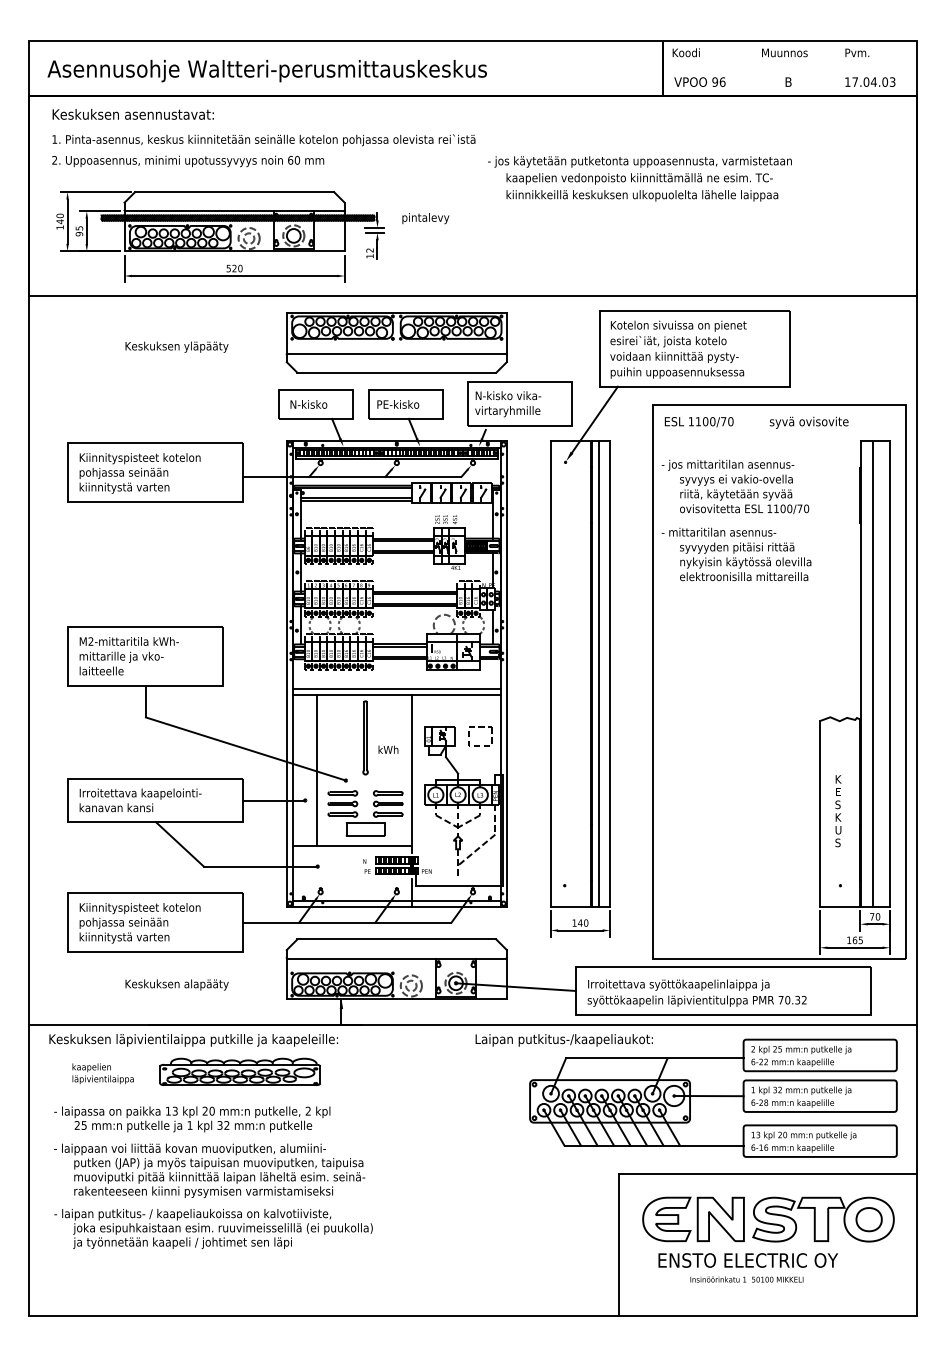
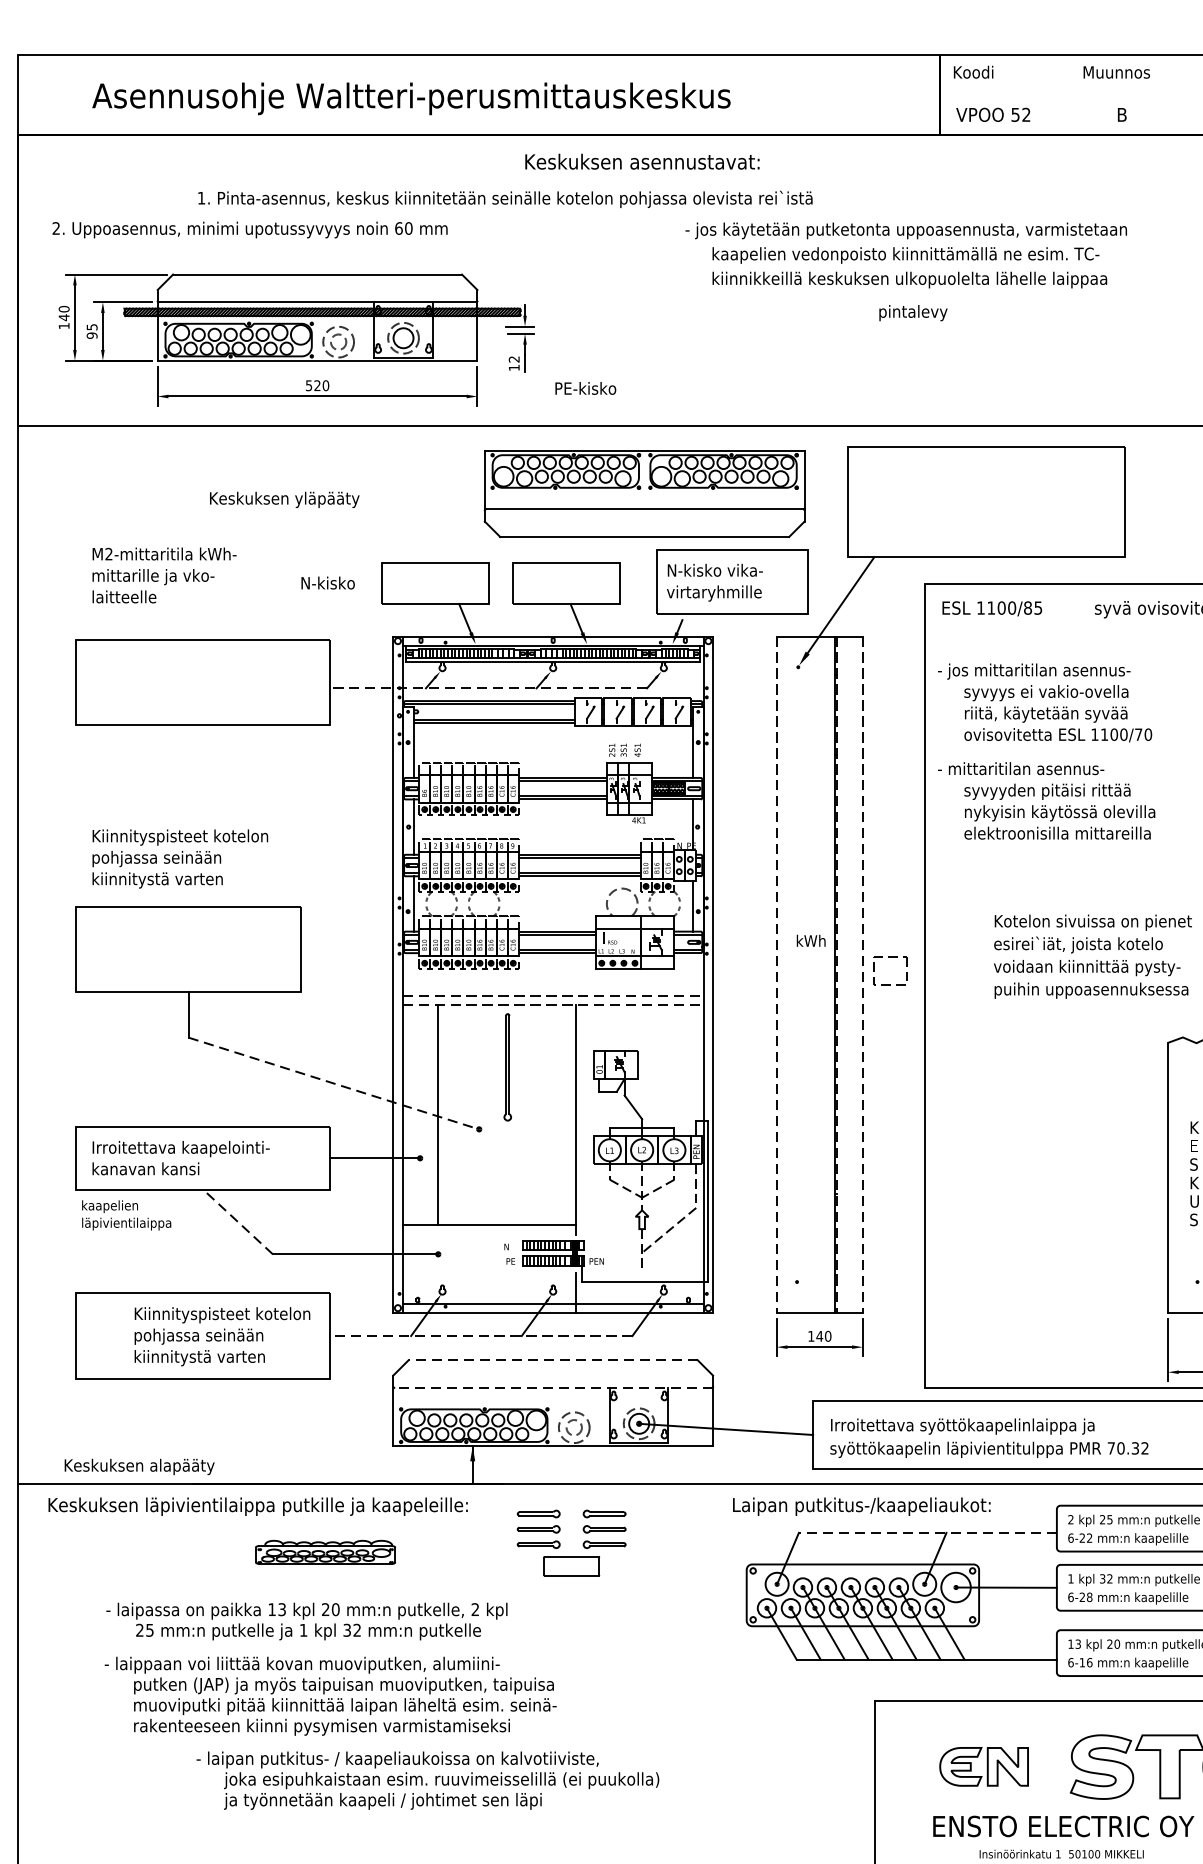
text: (266, 70) -> (410, 97), moved
text: (718, 81) -> (1020, 113), 96 -> 52
text: (132, 114) -> (641, 161), moved
text: (263, 140) -> (504, 199), moved
text: (425, 218) -> (912, 312), moved
part: (396, 342) -> (644, 493), moved
text: (176, 346) -> (283, 498), moved
text: (678, 349) -> (1093, 956), moved
text: (308, 404) -> (327, 583), moved
text: (398, 404) -> (586, 388), moved
text: (727, 421) -> (1033, 607), 1100/70 -> 1100/85
text: (139, 473) -> (179, 859), moved
line: (351, 476) -> (487, 687), solid -> dashed
text: (128, 656) -> (163, 575), moved
line: (598, 673) -> (846, 973), removed
line: (550, 674) -> (776, 975), solid -> dashed
line: (592, 674) -> (837, 975), solid -> dashed
line: (610, 674) -> (863, 975), solid -> dashed
line: (396, 688) -> (552, 995), solid -> dashed
line: (396, 695) -> (552, 1005), solid -> dashed
part: (480, 727) -> (891, 957), moved
line: (245, 749) -> (333, 1084), solid -> dashed
text: (388, 749) -> (811, 940), moved
part: (358, 813) -> (561, 1543), moved
line: (179, 844) -> (237, 1222), solid -> dashed
line: (346, 922) -> (480, 1335), solid -> dashed
text: (139, 923) -> (221, 1336), moved
line: (396, 939) -> (552, 1360), solid -> dashed
line: (396, 958) -> (552, 1387), solid -> dashed
text: (176, 984) -> (138, 1466), moved
text: (563, 1040) -> (860, 1506), moved
line: (654, 1058) -> (927, 1533), solid -> dashed
part: (239, 1071) -> (324, 1551), size x0.6
text: (102, 1073) -> (125, 1214), moved
text: (192, 1119) -> (307, 1621), moved
text: (209, 1170) -> (330, 1695), moved
part: (693, 1219) -> (984, 1766), size x0.6
text: (213, 1228) -> (427, 1779), moved

